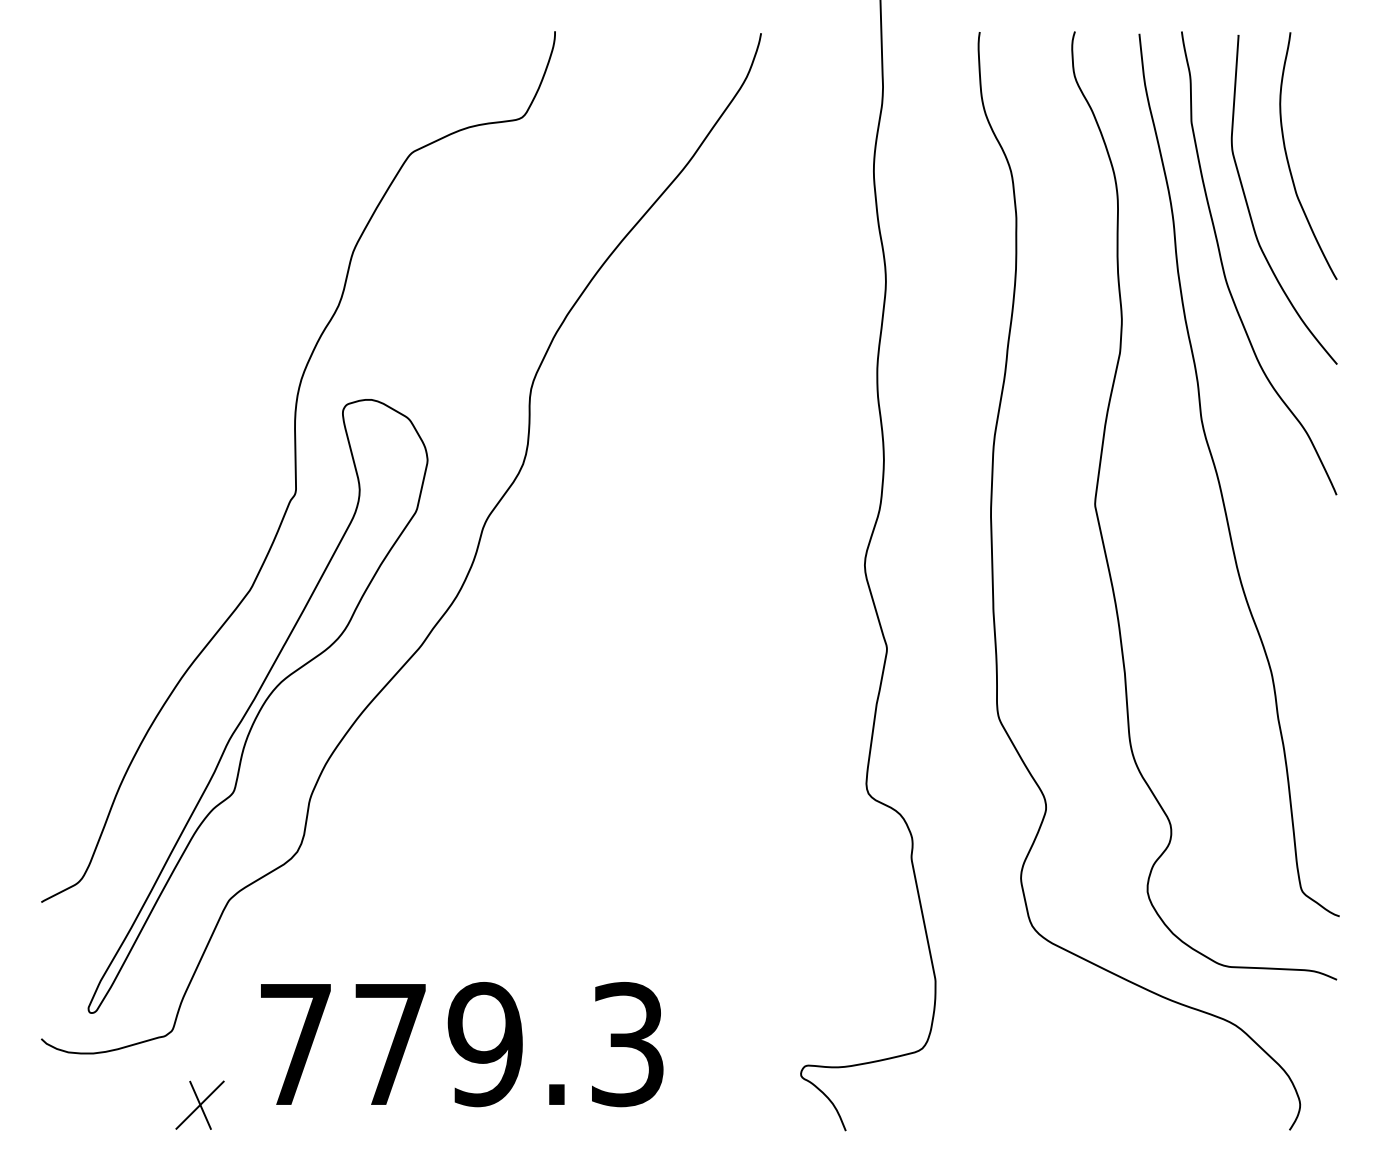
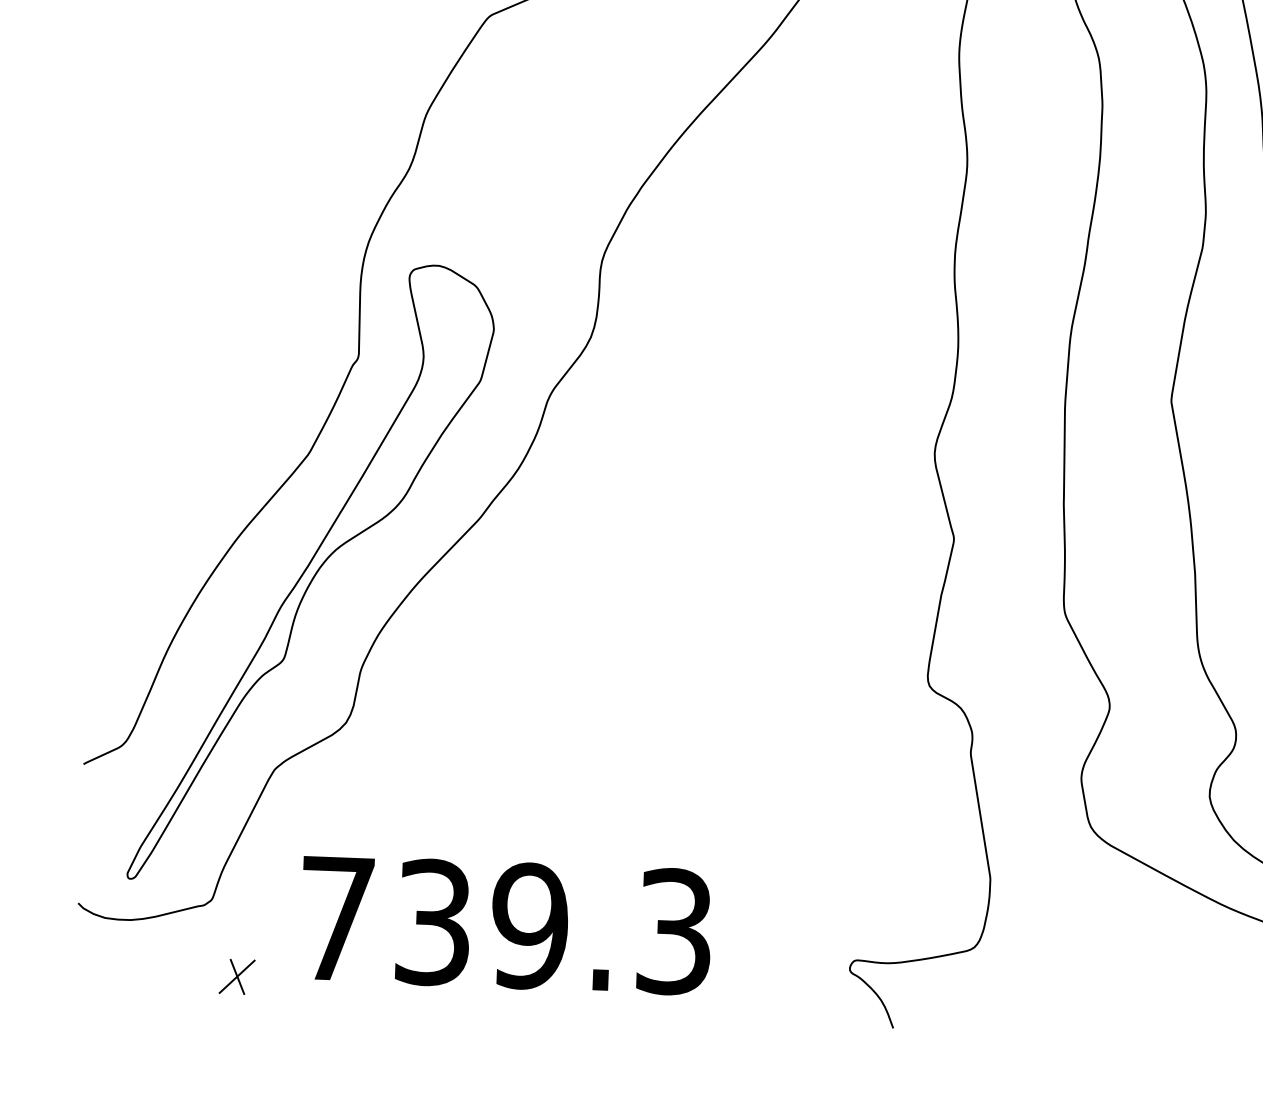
text: (390, 1044) -> (433, 922), 779.3 -> 739.3
part: (199, 1104) -> (236, 976), size x0.7

